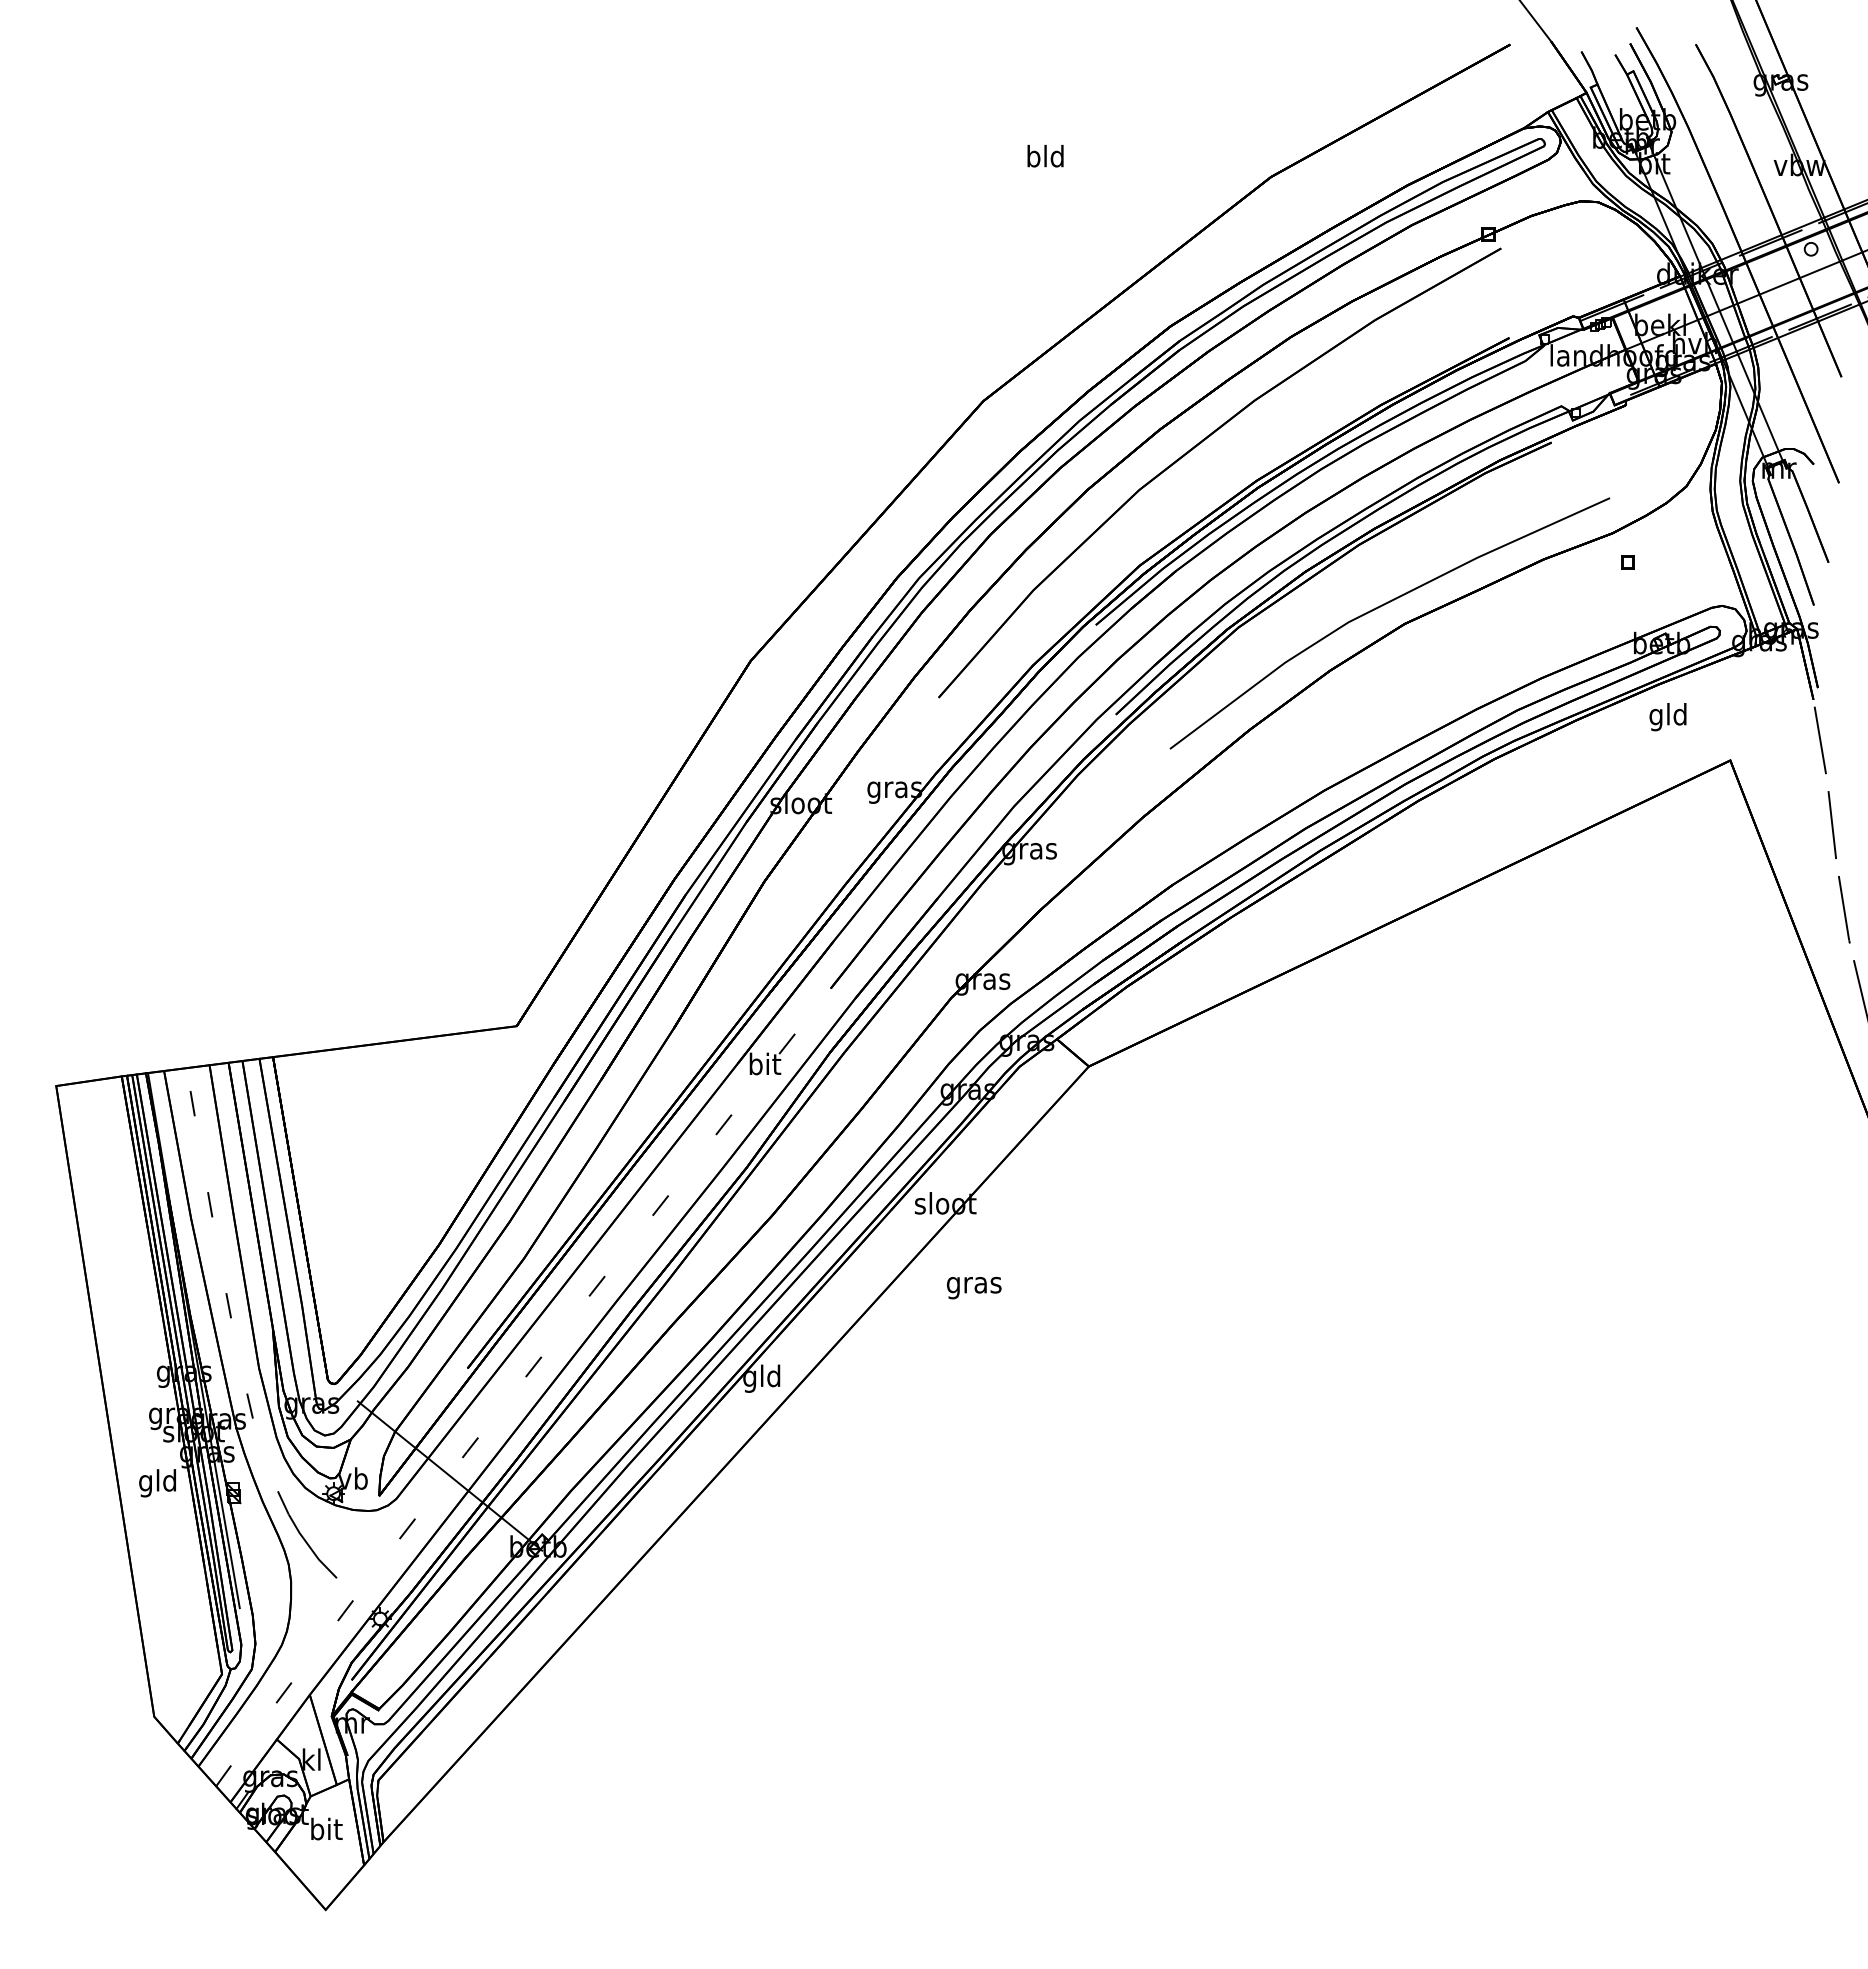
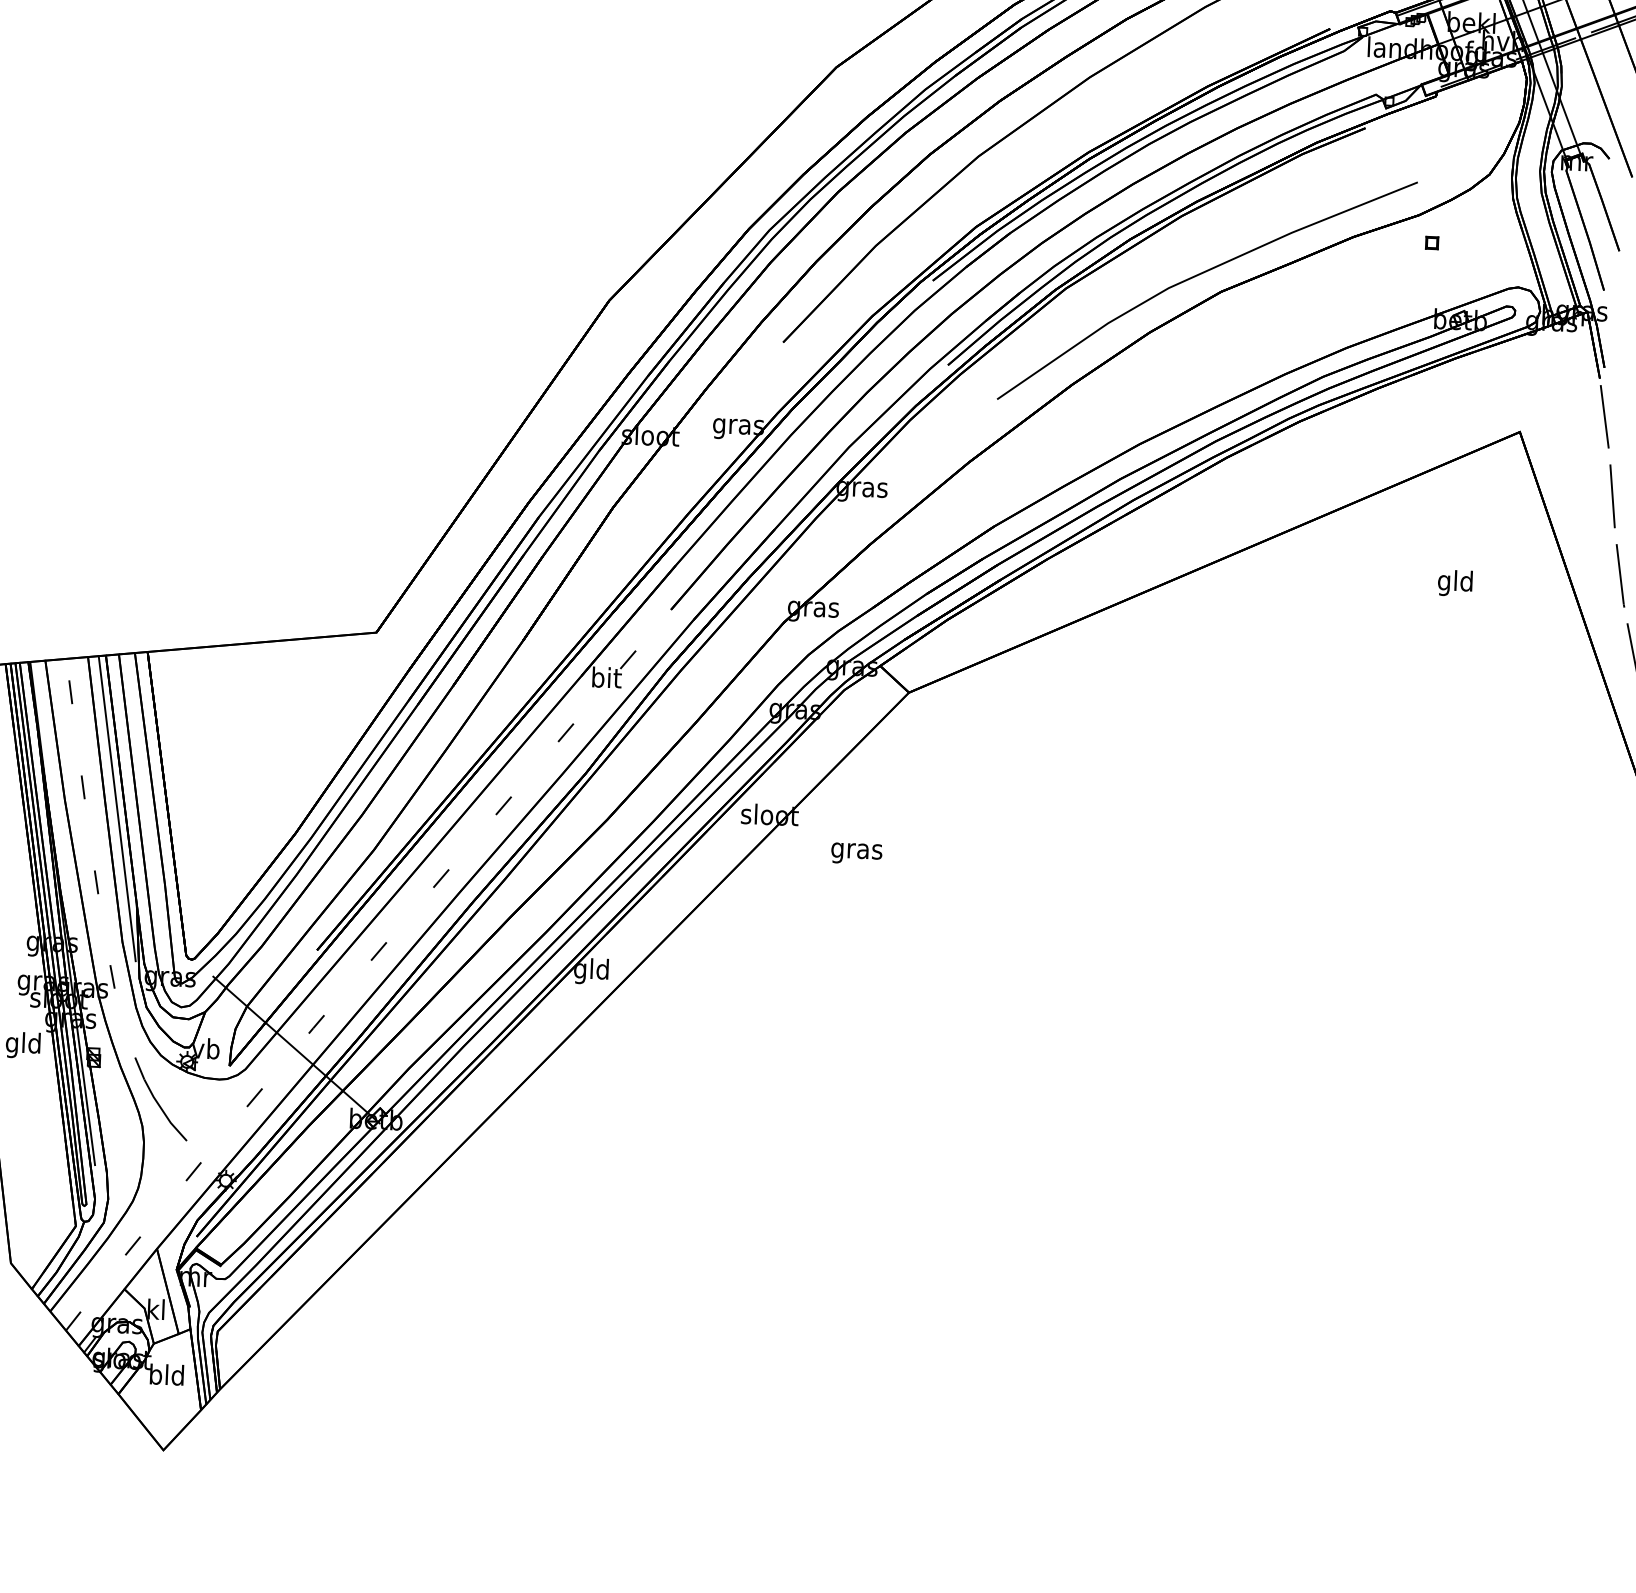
text: (1667, 717) -> (1454, 583), moved
line: (247, 1225) -> (117, 808), added
text: (974, 1288) -> (856, 854), moved
text: (326, 1828) -> (167, 1374), bit -> bld

